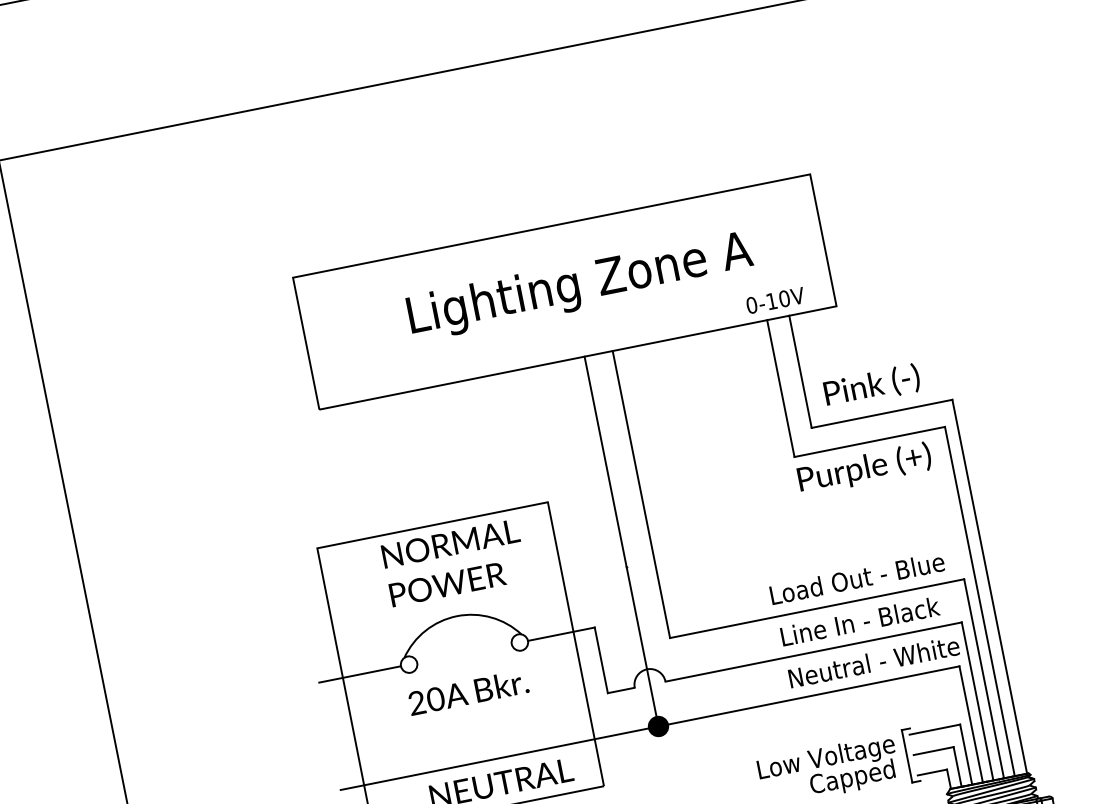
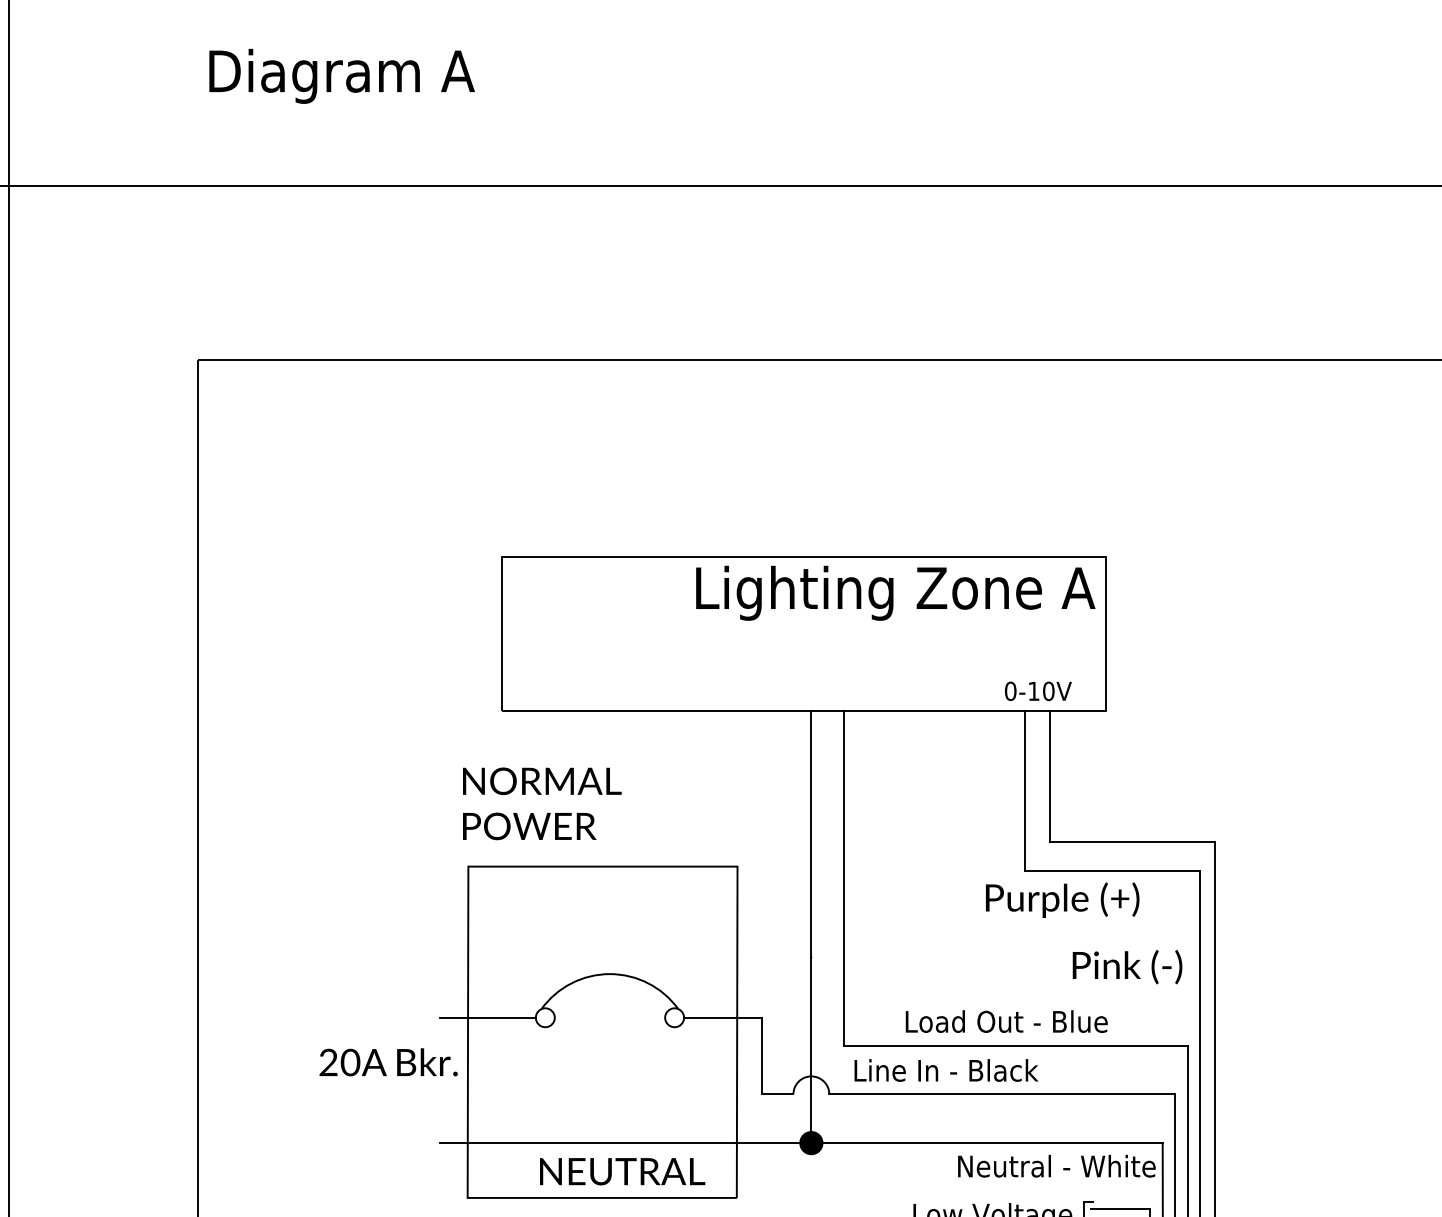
text: (580, 285) -> (895, 592), moved
text: (872, 386) -> (1127, 967), moved
text: (864, 468) -> (1062, 899), moved
text: (454, 562) -> (542, 803), moved
text: (857, 578) -> (1006, 1021), moved
text: (860, 621) -> (946, 1070), moved
text: (873, 661) -> (1056, 1165), moved
text: (468, 692) -> (388, 1062), moved

